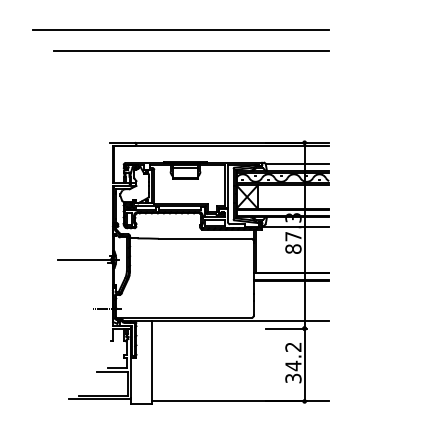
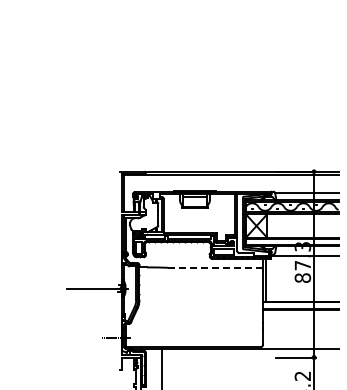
line: (180, 29) -> (189, 58), removed
line: (191, 51) -> (200, 80), removed
line: (205, 238) -> (214, 267), solid -> dashed

